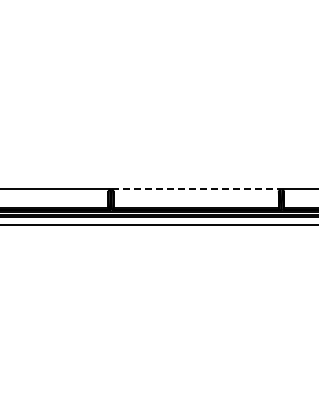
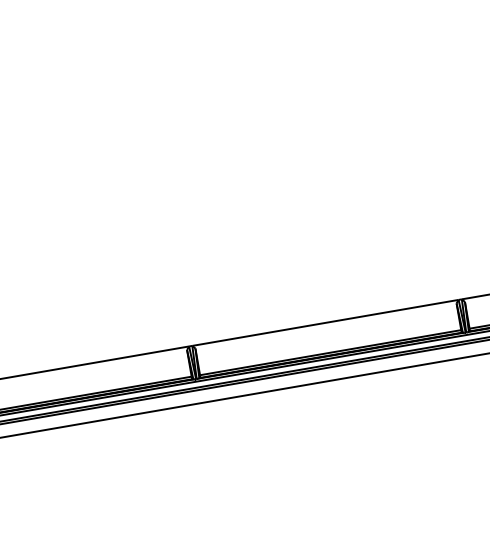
line: (196, 189) -> (325, 323), dashed -> solid

